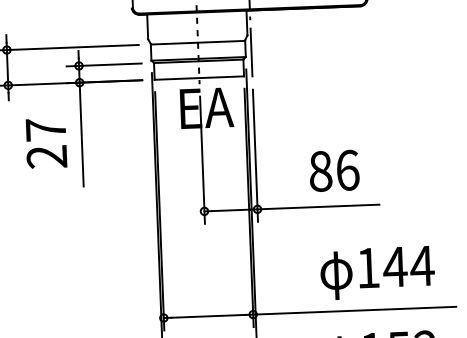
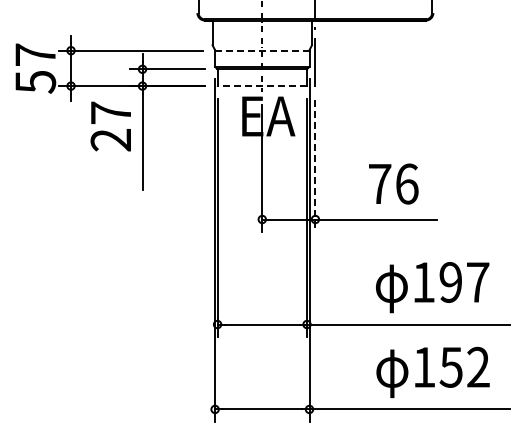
line: (197, 42) -> (261, 50), solid -> dashed
line: (199, 78) -> (262, 86), solid -> dashed
text: (45, 143) -> (110, 126), moved
line: (255, 156) -> (315, 166), solid -> dashed
text: (320, 170) -> (379, 183), 86 -> 76
text: (408, 266) -> (464, 282), 144 -> 197

